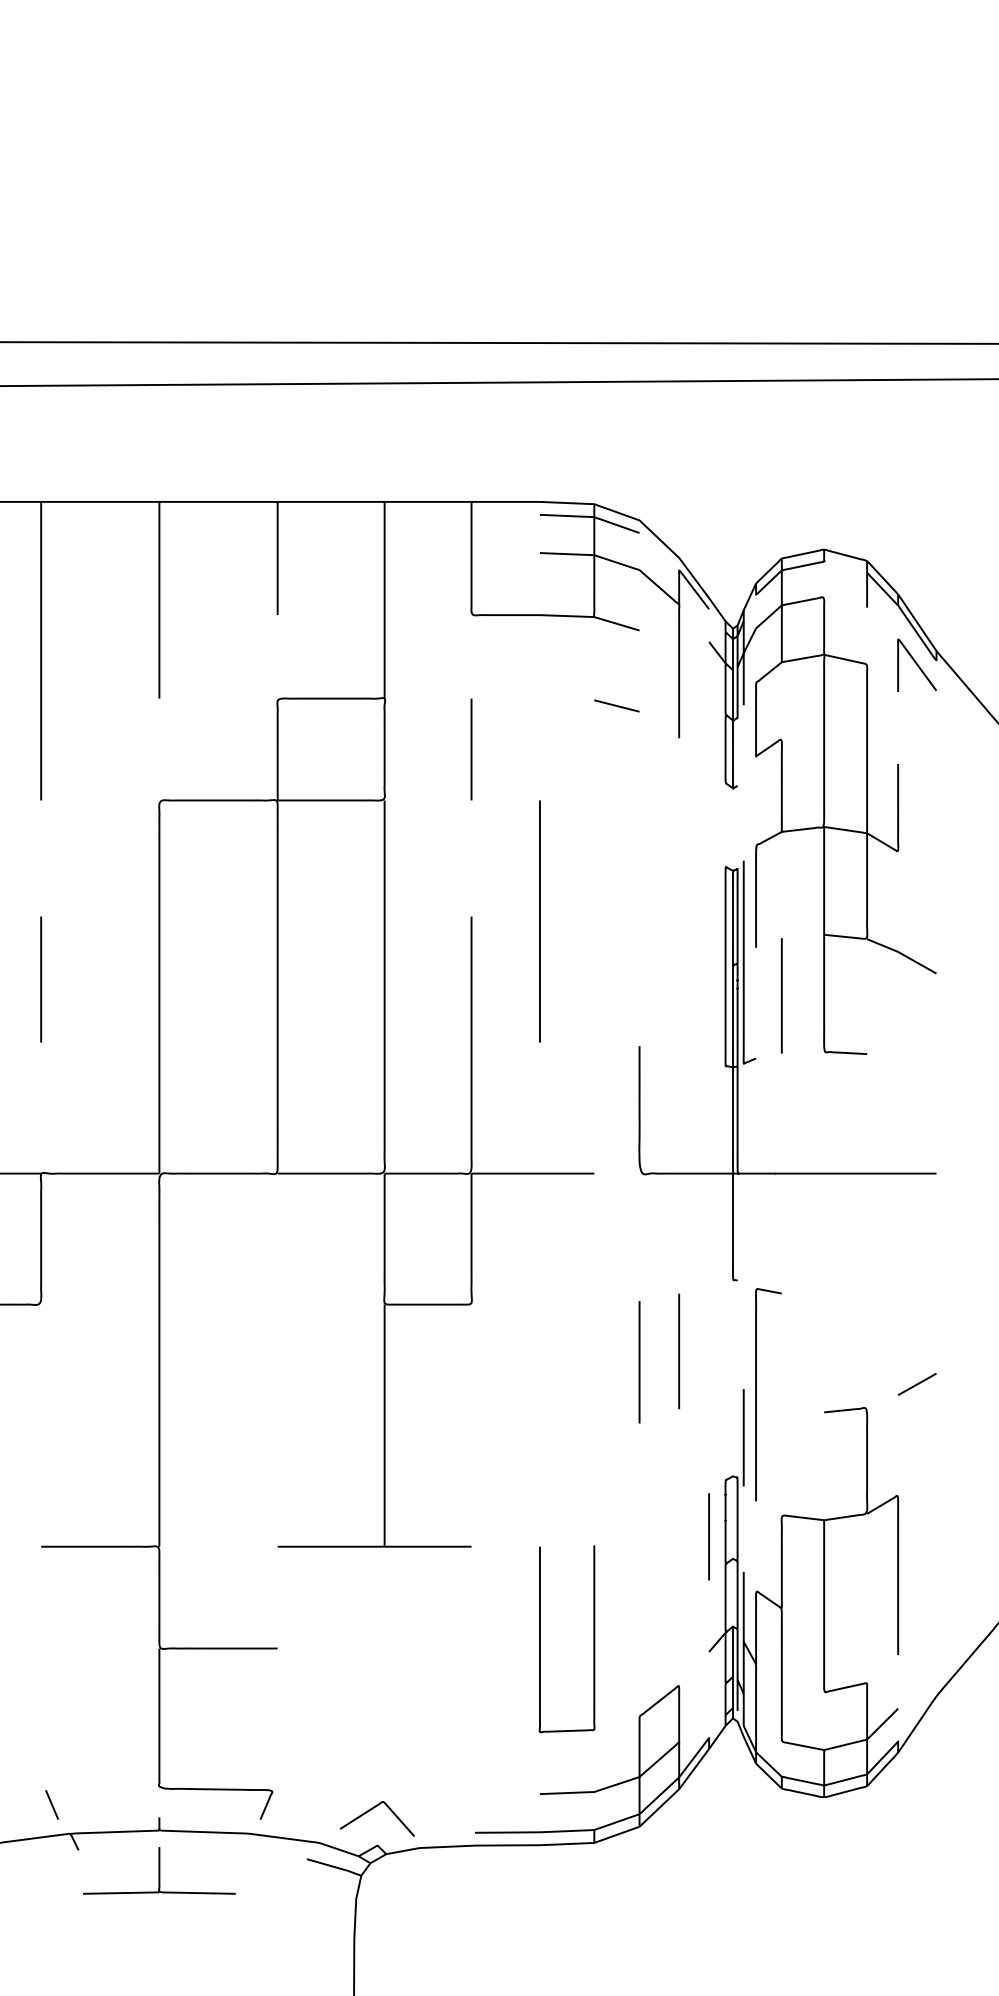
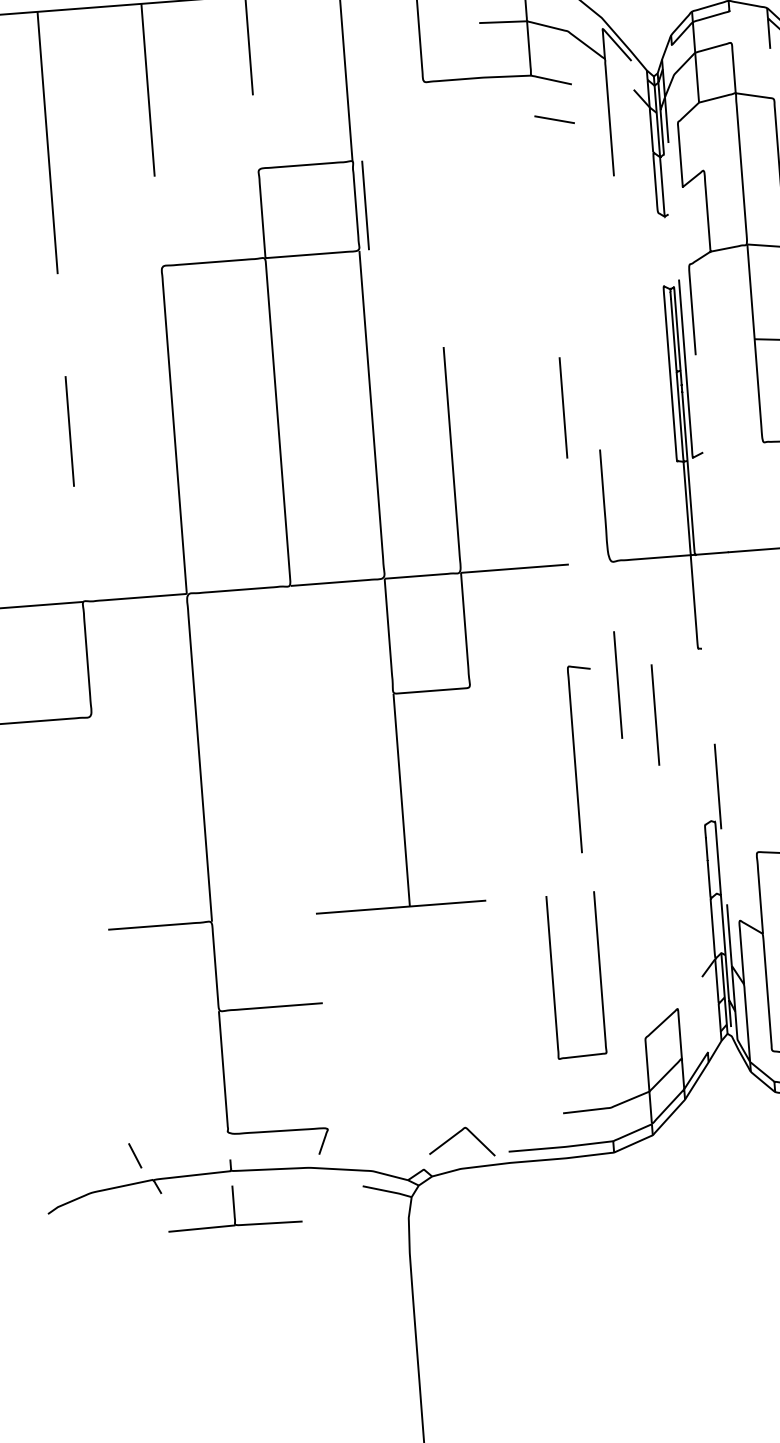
line: (616, 705) -> (554, 119), moved
line: (471, 749) -> (365, 205), moved
line: (539, 921) -> (503, 346), removed
line: (781, 995) -> (563, 407), moved
line: (639, 1362) -> (618, 685), moved
curve: (756, 1394) -> (575, 759), moved
line: (708, 1536) -> (693, 875), removed
curve: (371, 1810) -> (455, 1136), moved

